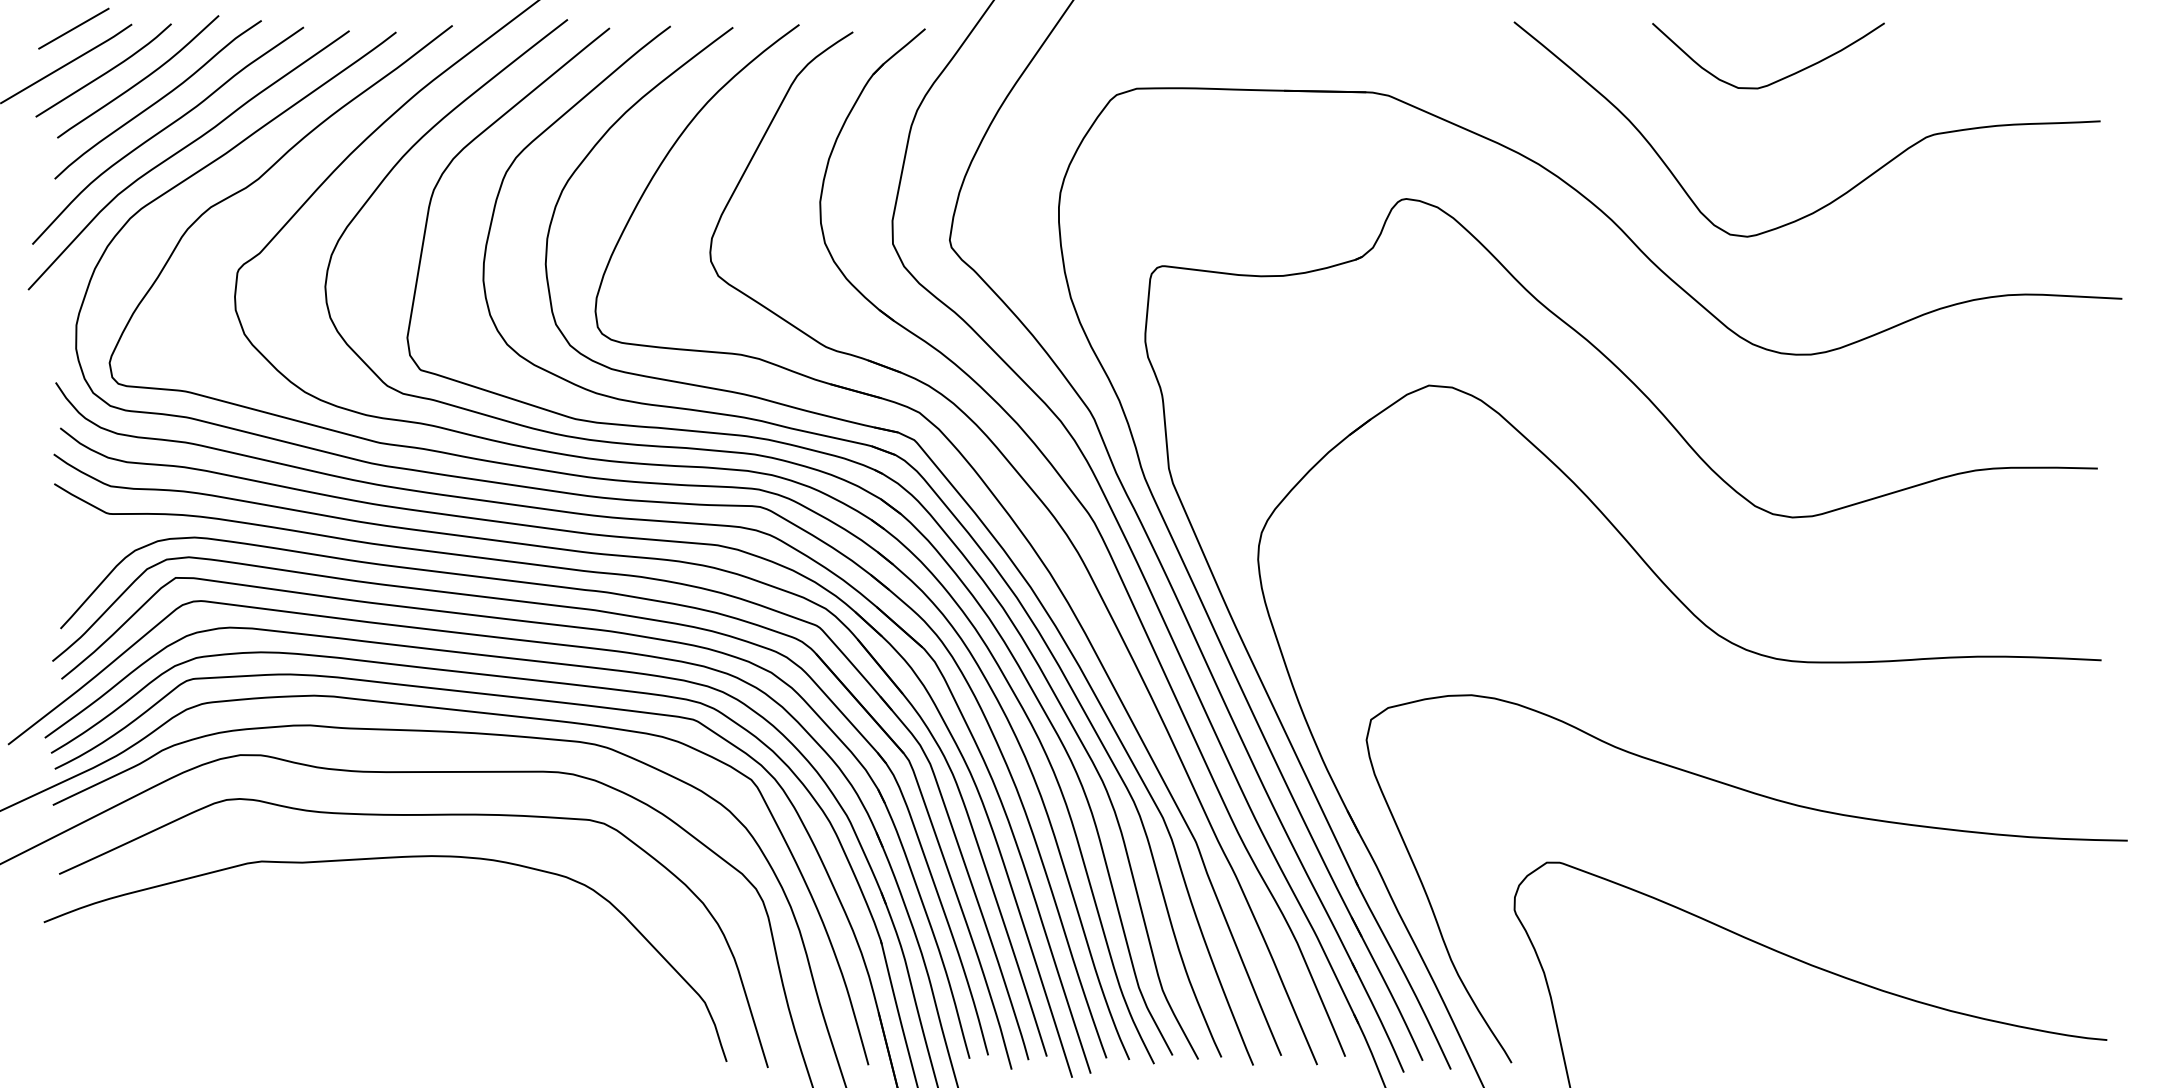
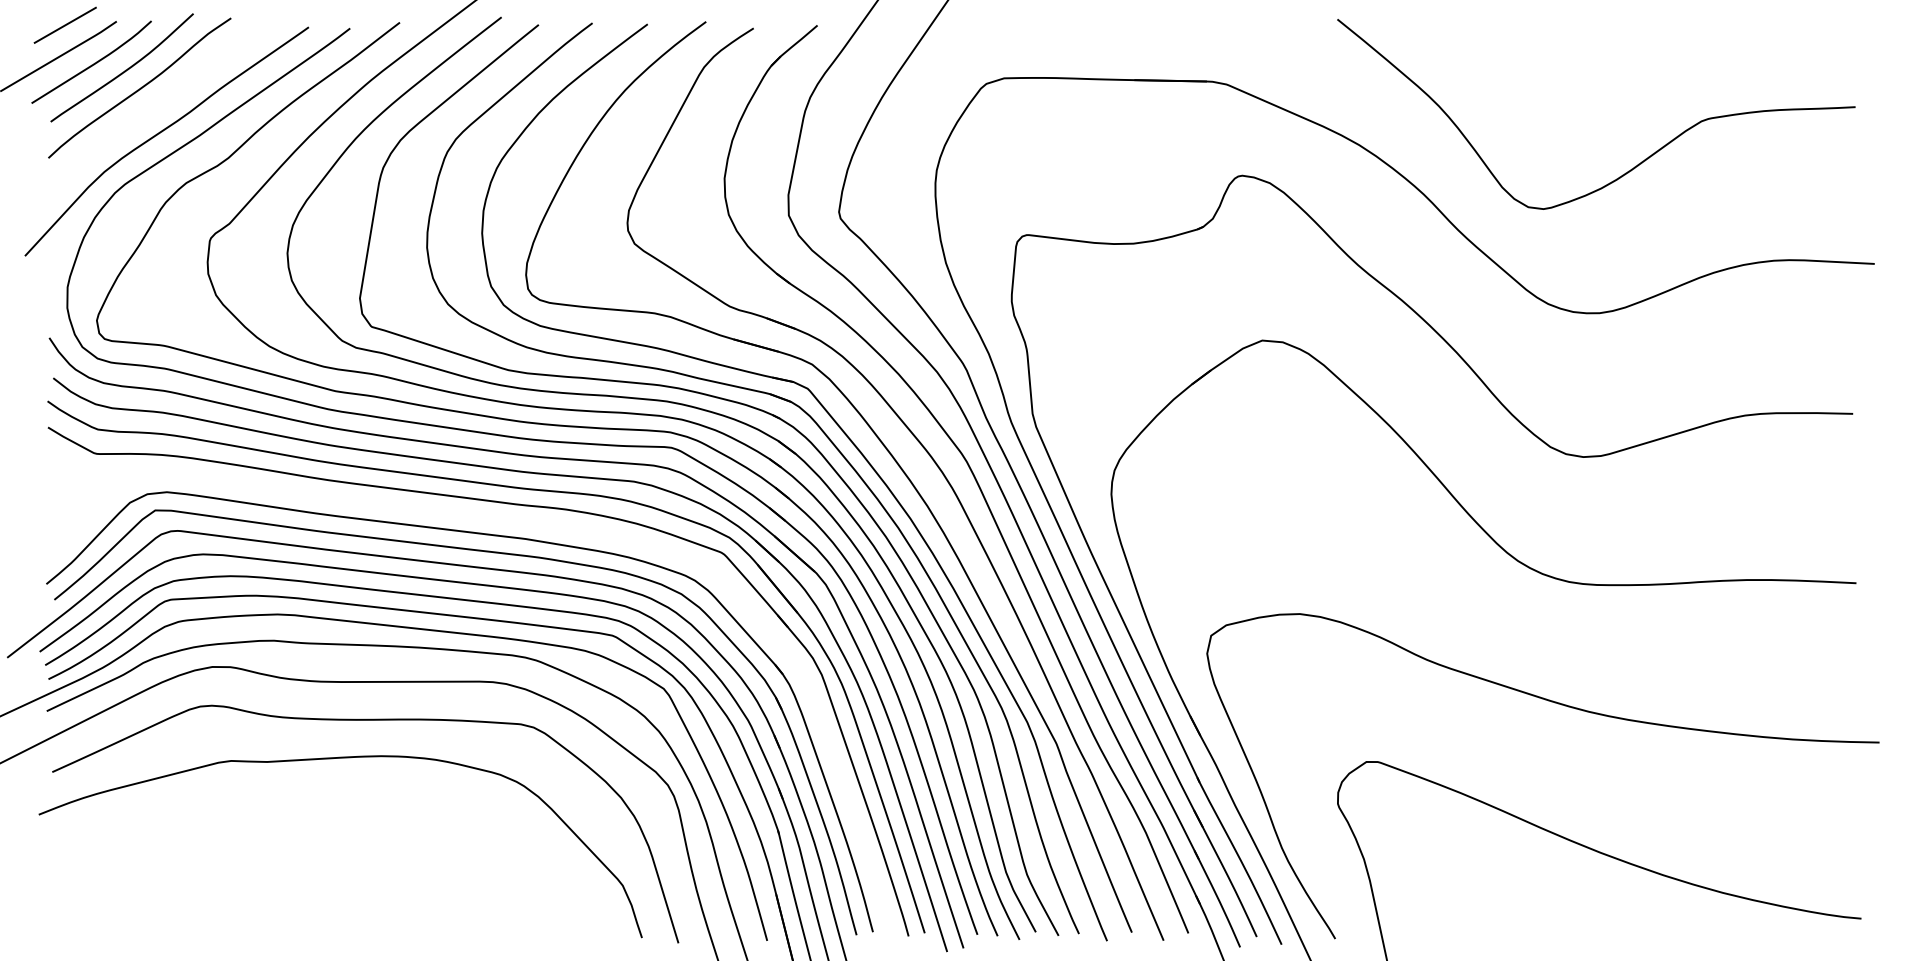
curve: (1780, 78) -> (1572, 69), removed
curve: (165, 129) -> (146, 114), removed
part: (558, 588) -> (493, 519), removed

